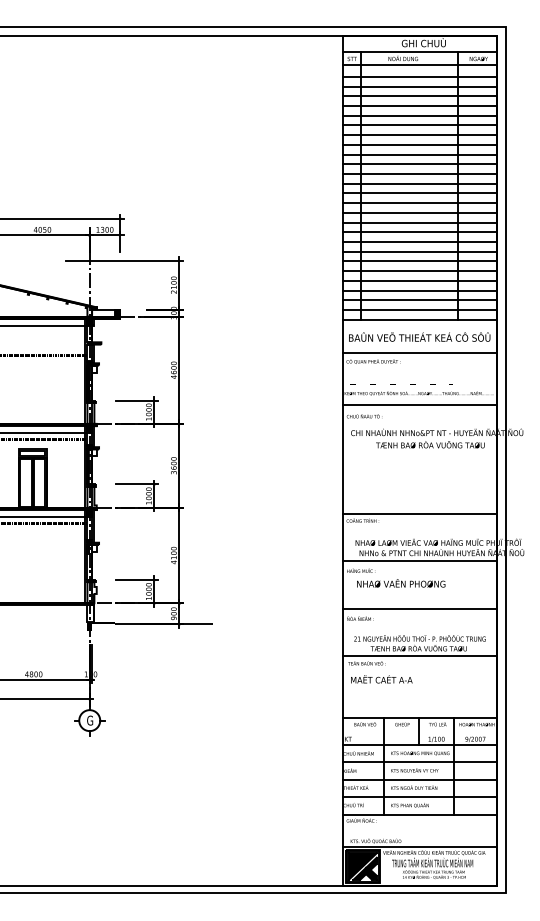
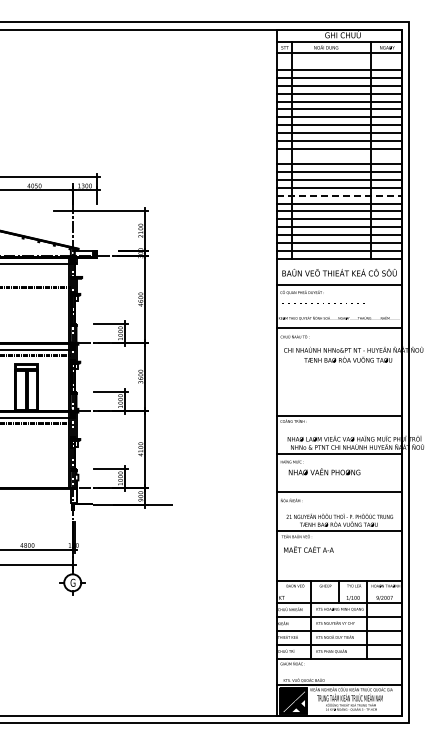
line: (419, 77) -> (339, 62), removed
line: (419, 193) -> (339, 156), removed
line: (419, 241) -> (339, 195), solid -> dashed

